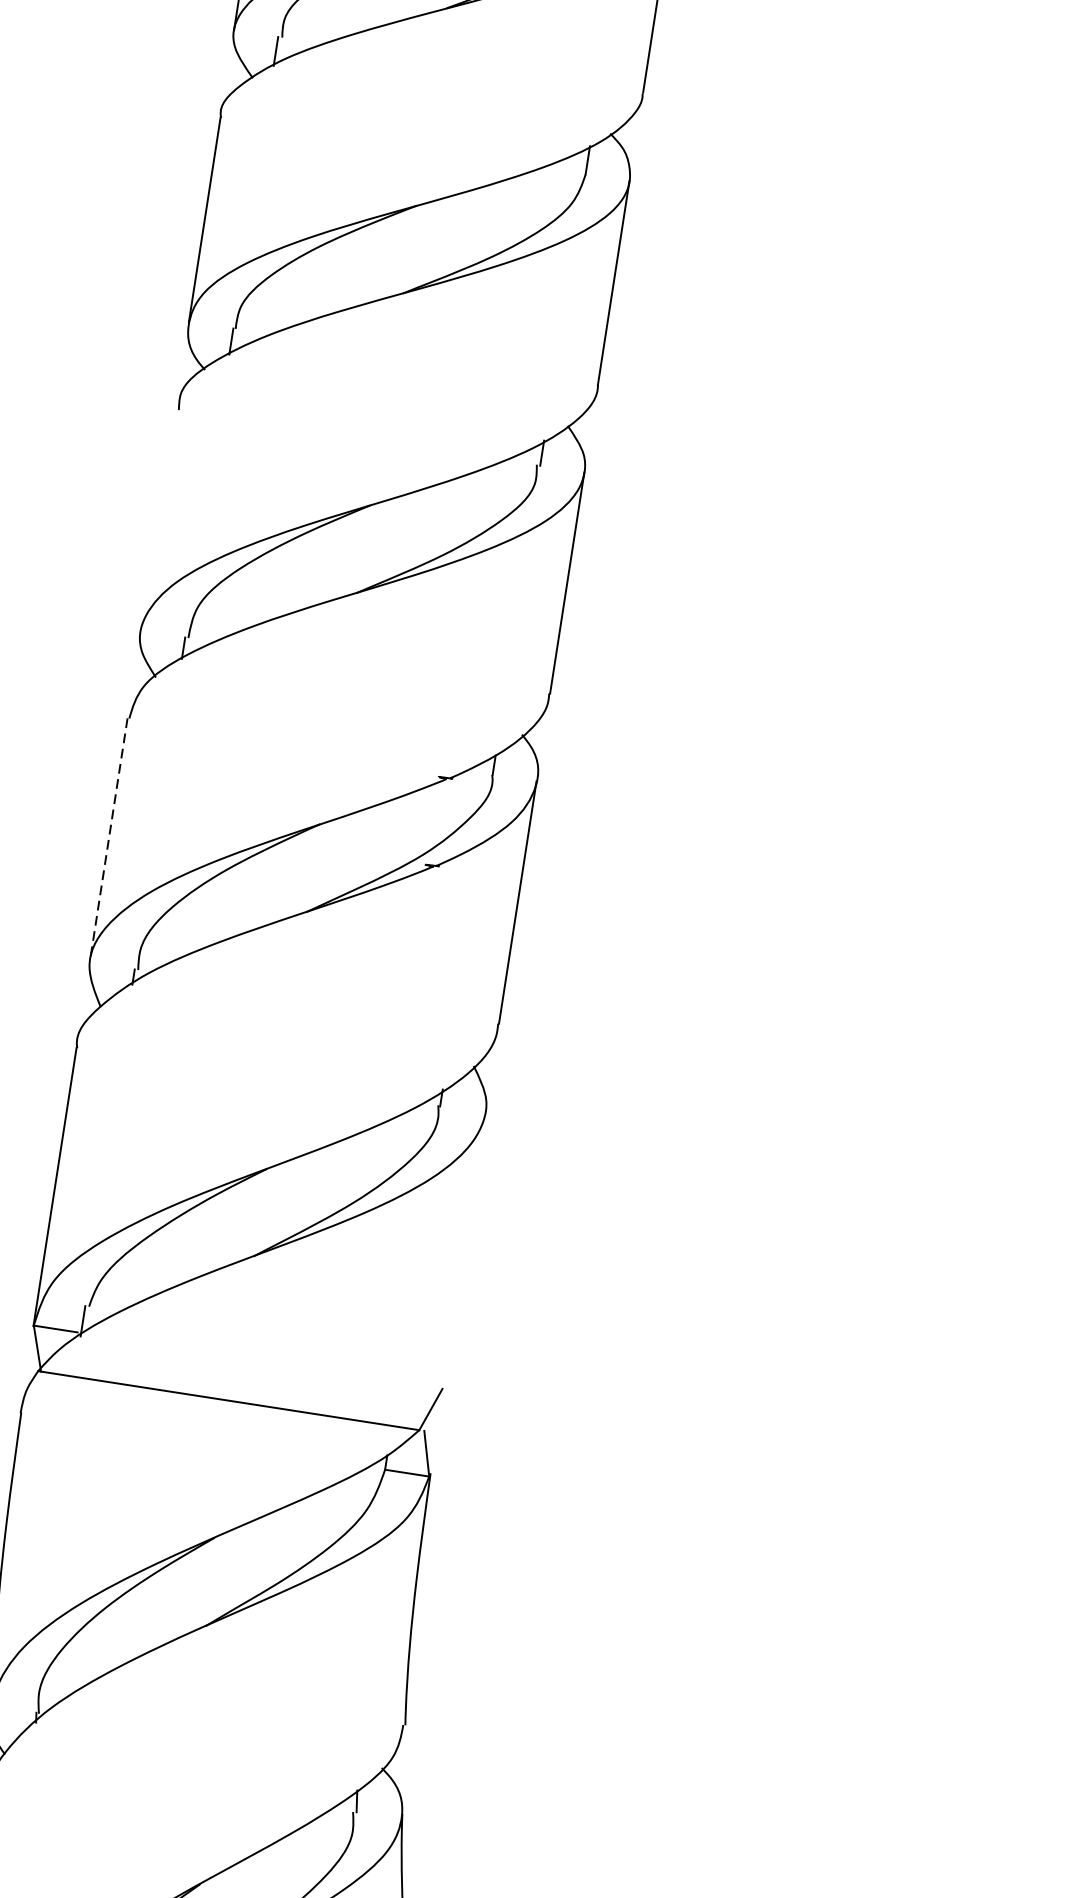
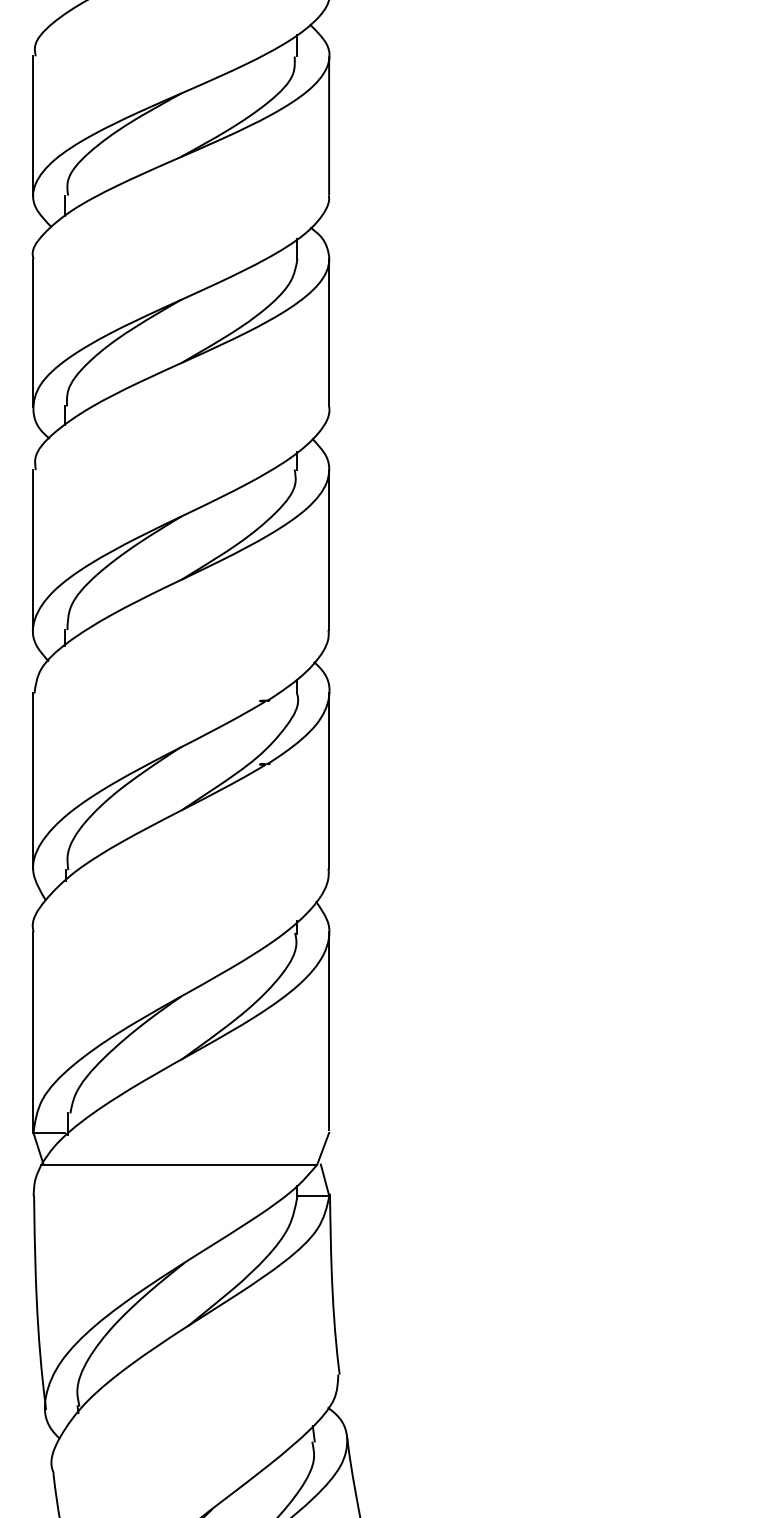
line: (158, 520) -> (33, 550), added
line: (109, 840) -> (33, 781), dashed -> solid
line: (464, 1248) -> (329, 1031), added

